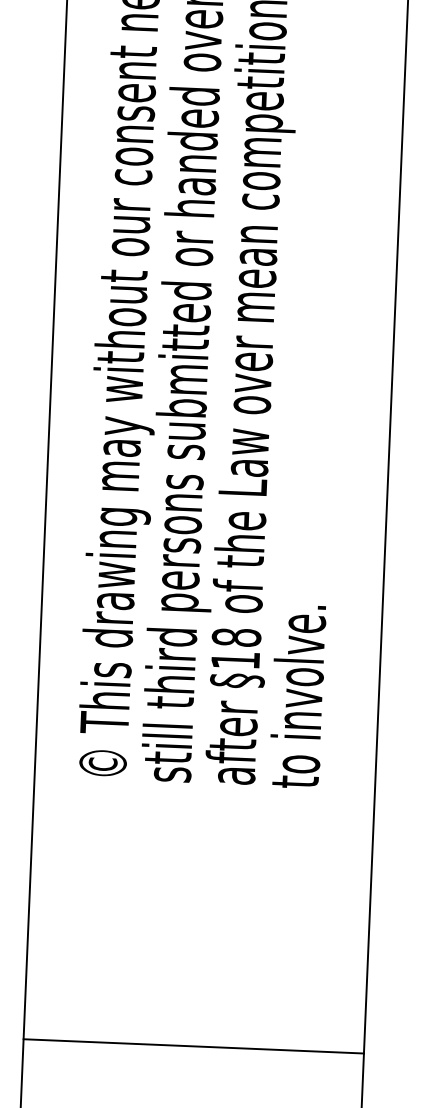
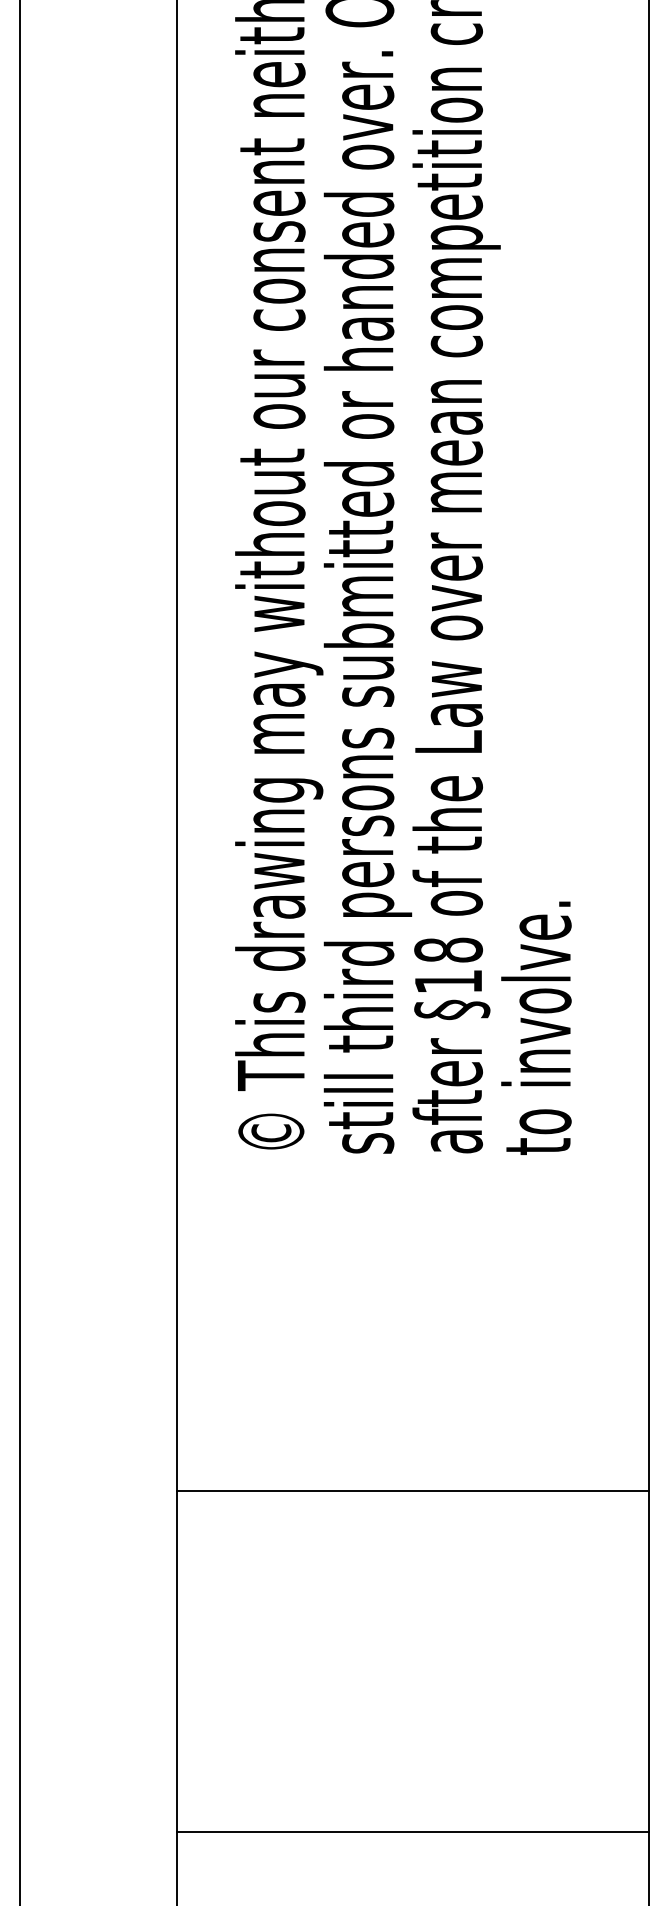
line: (193, 1046) -> (412, 1490), moved

